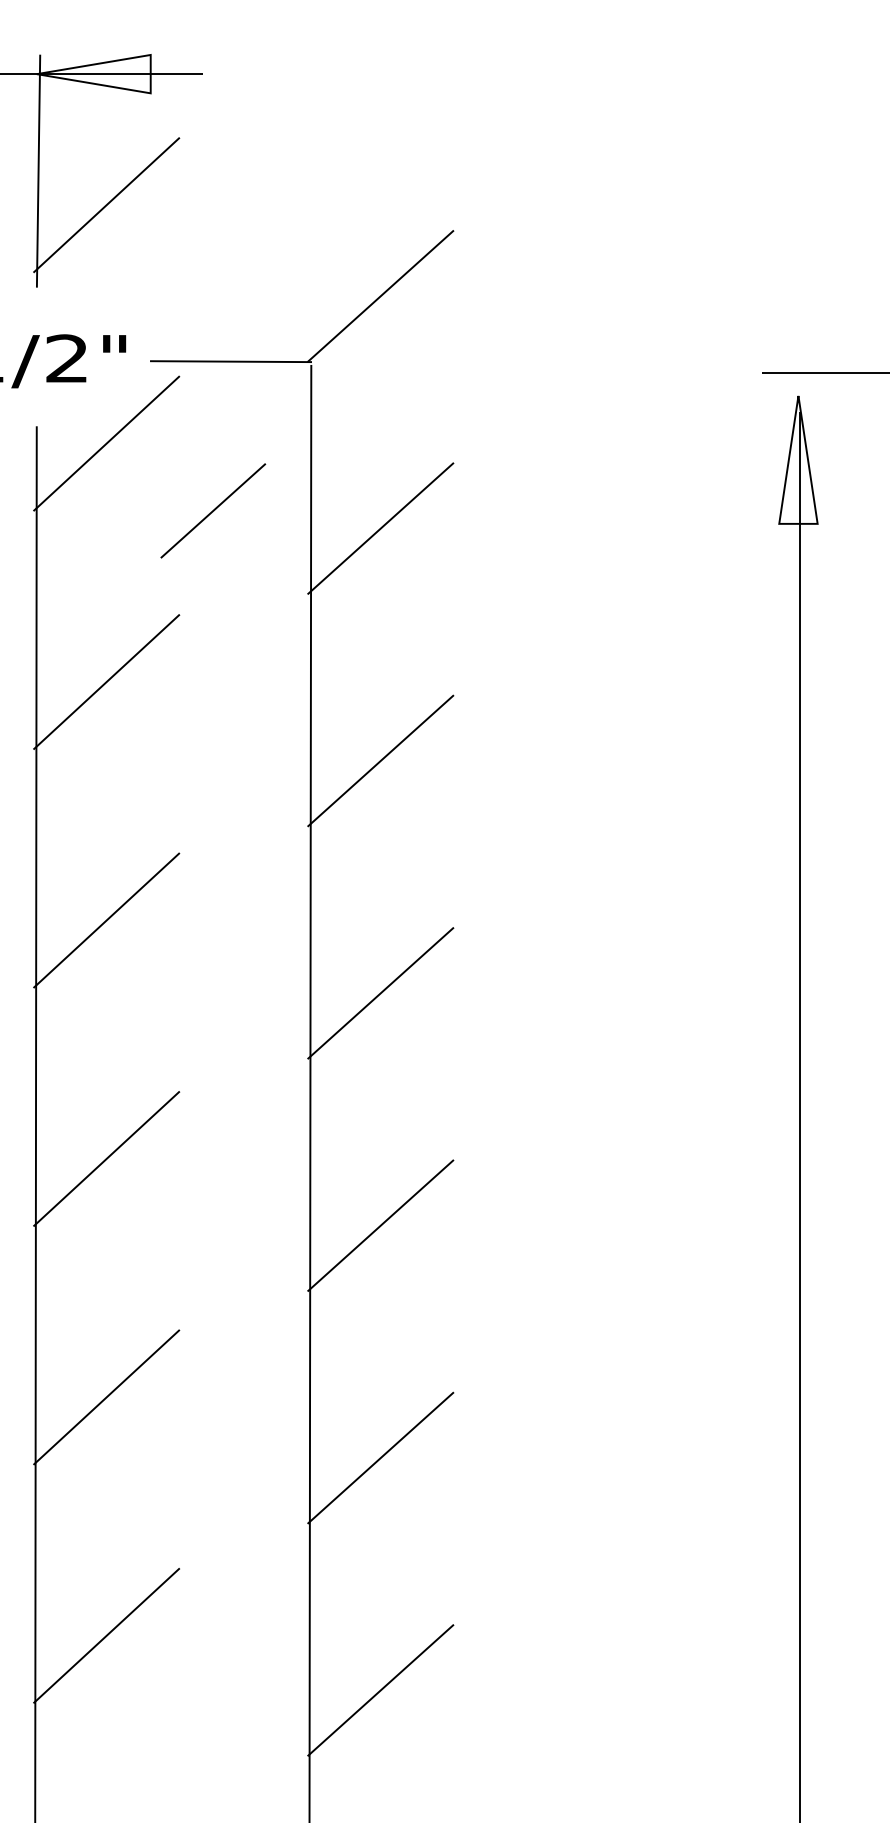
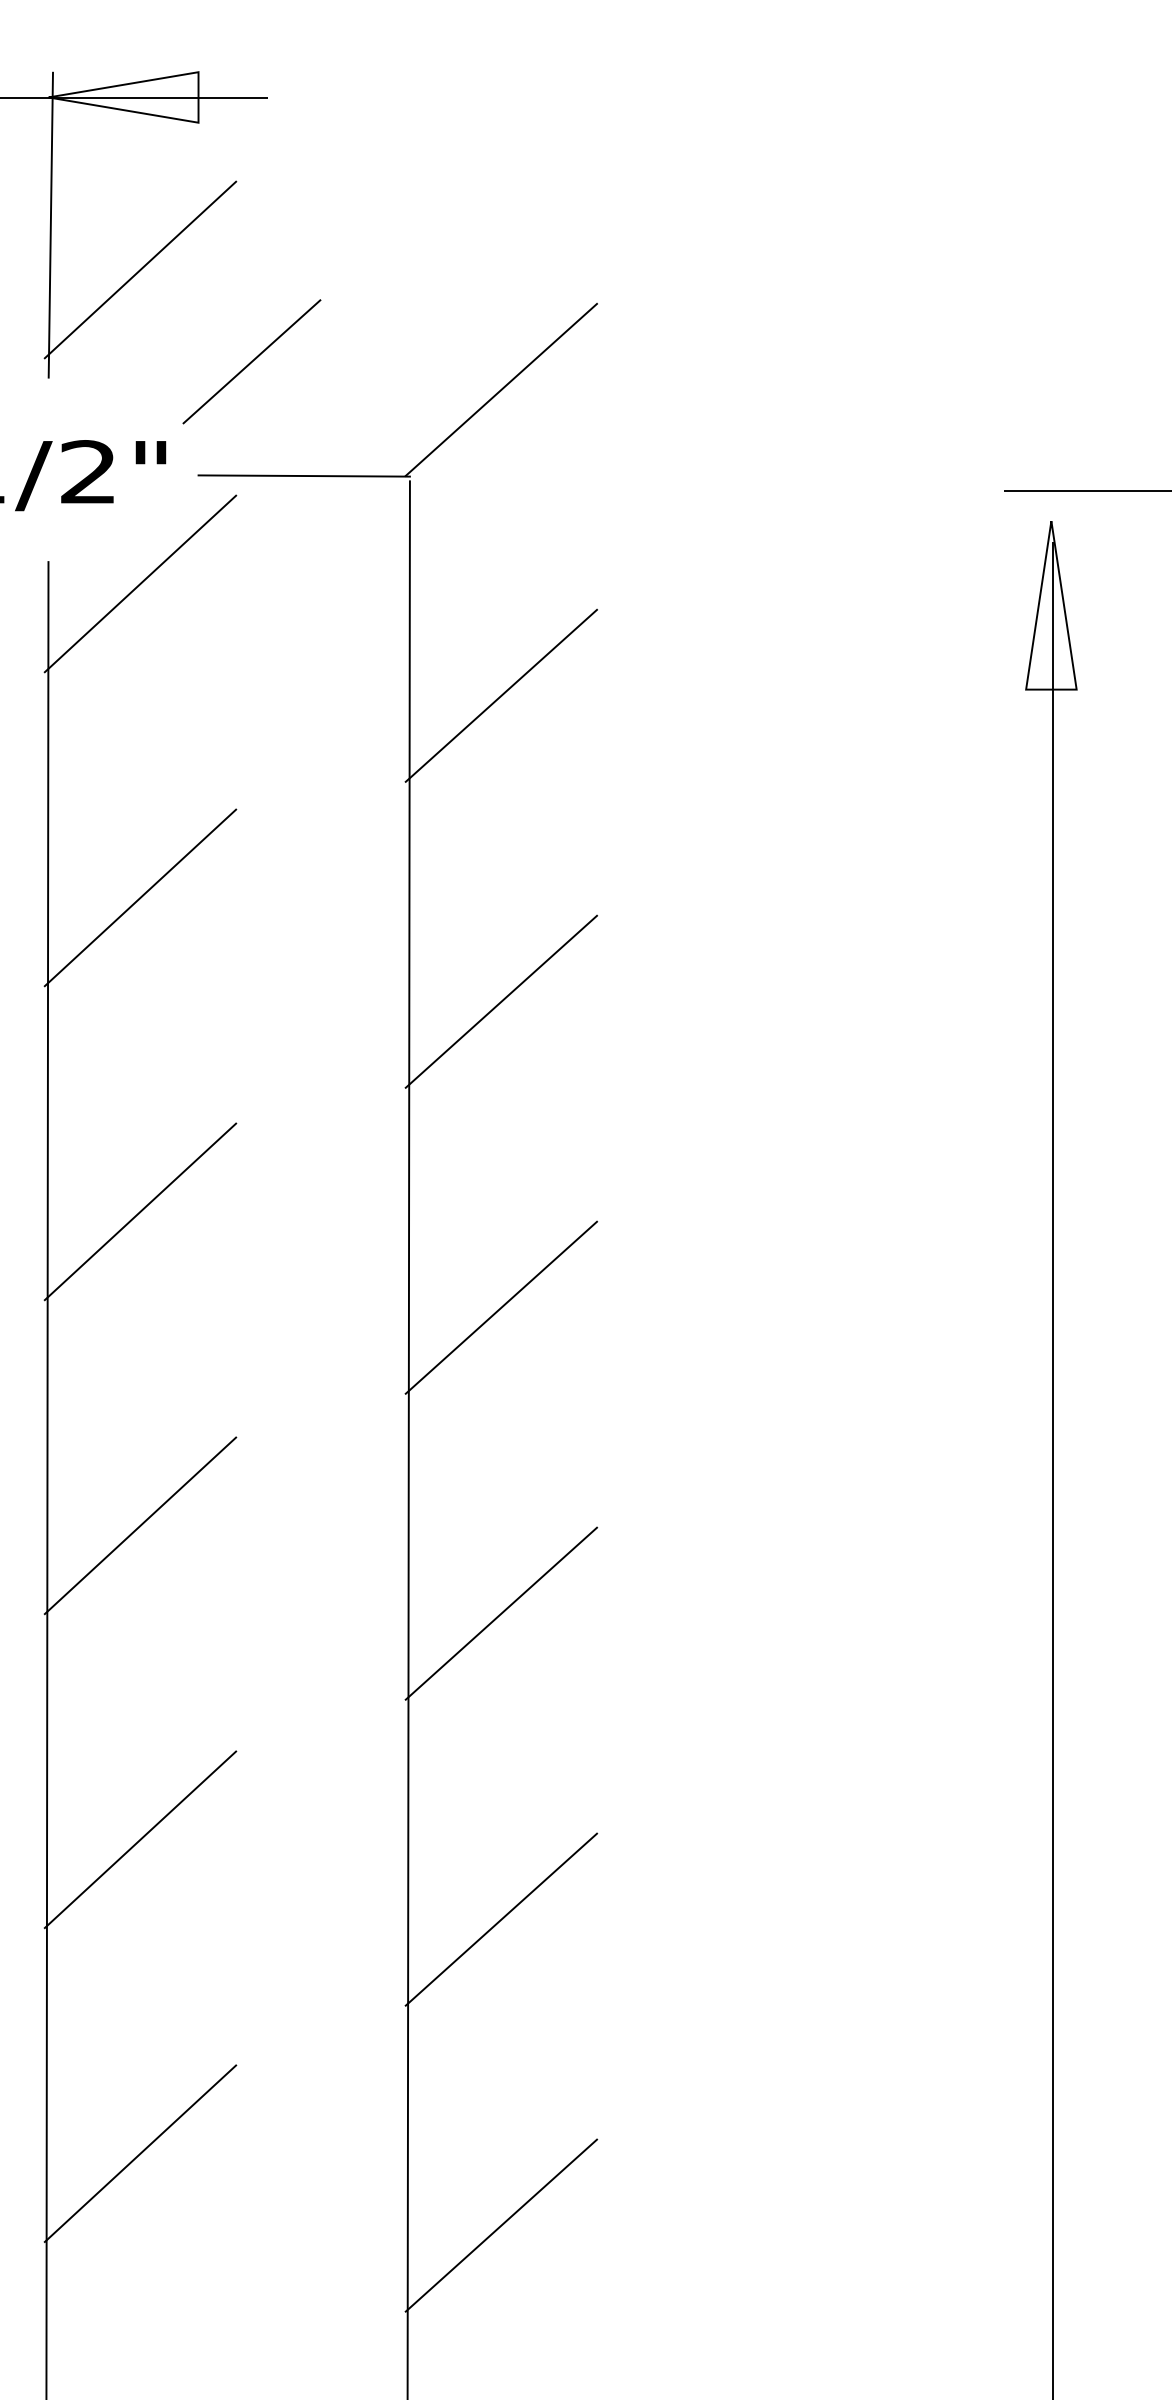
line: (213, 510) -> (252, 361), moved

